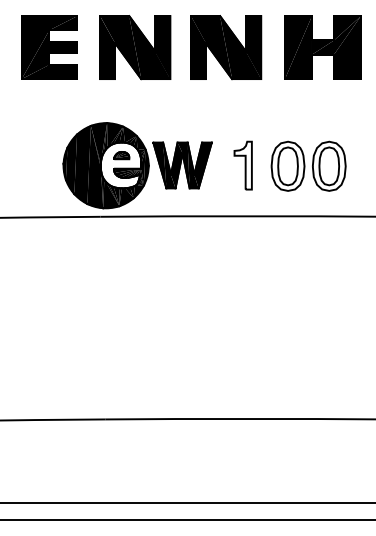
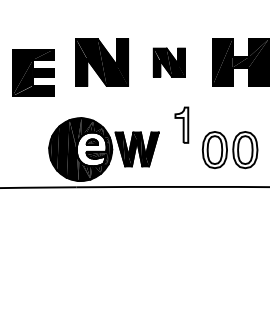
part: (49, 47) -> (33, 72), moved
part: (226, 47) -> (169, 62), size x0.6
part: (242, 165) -> (181, 125), moved

